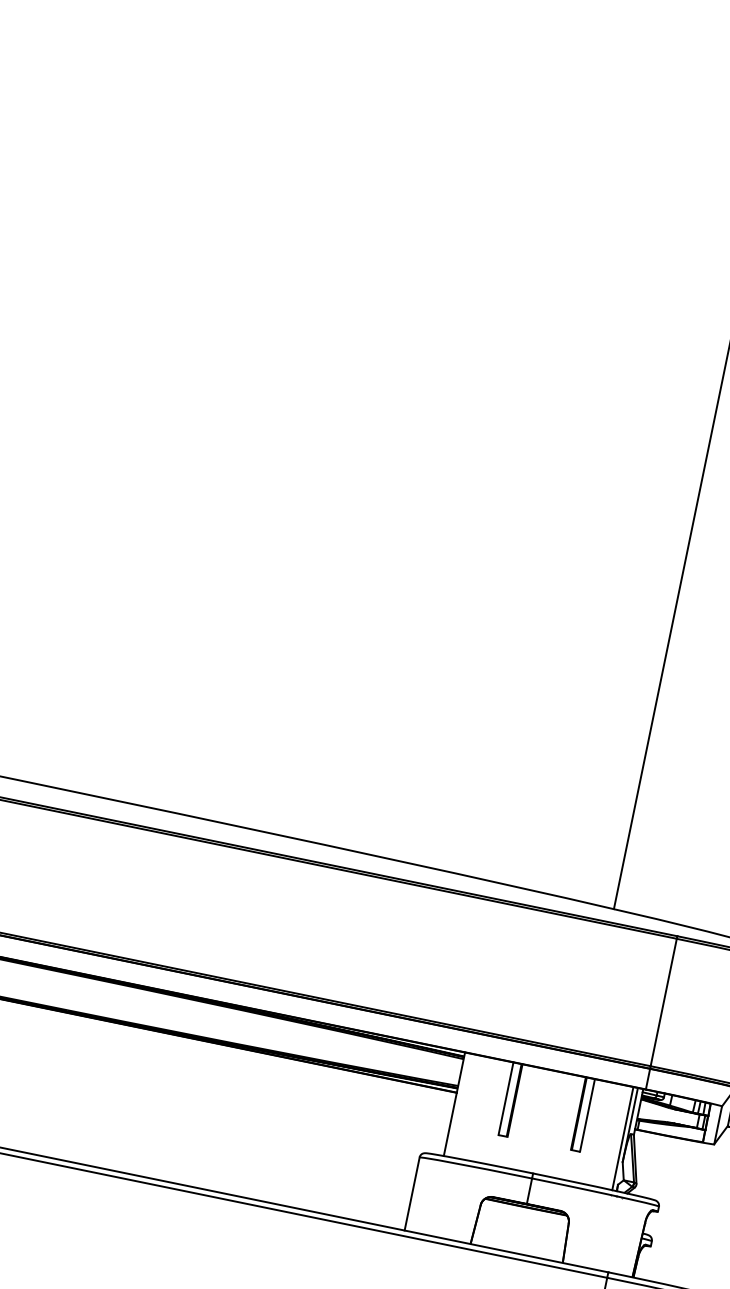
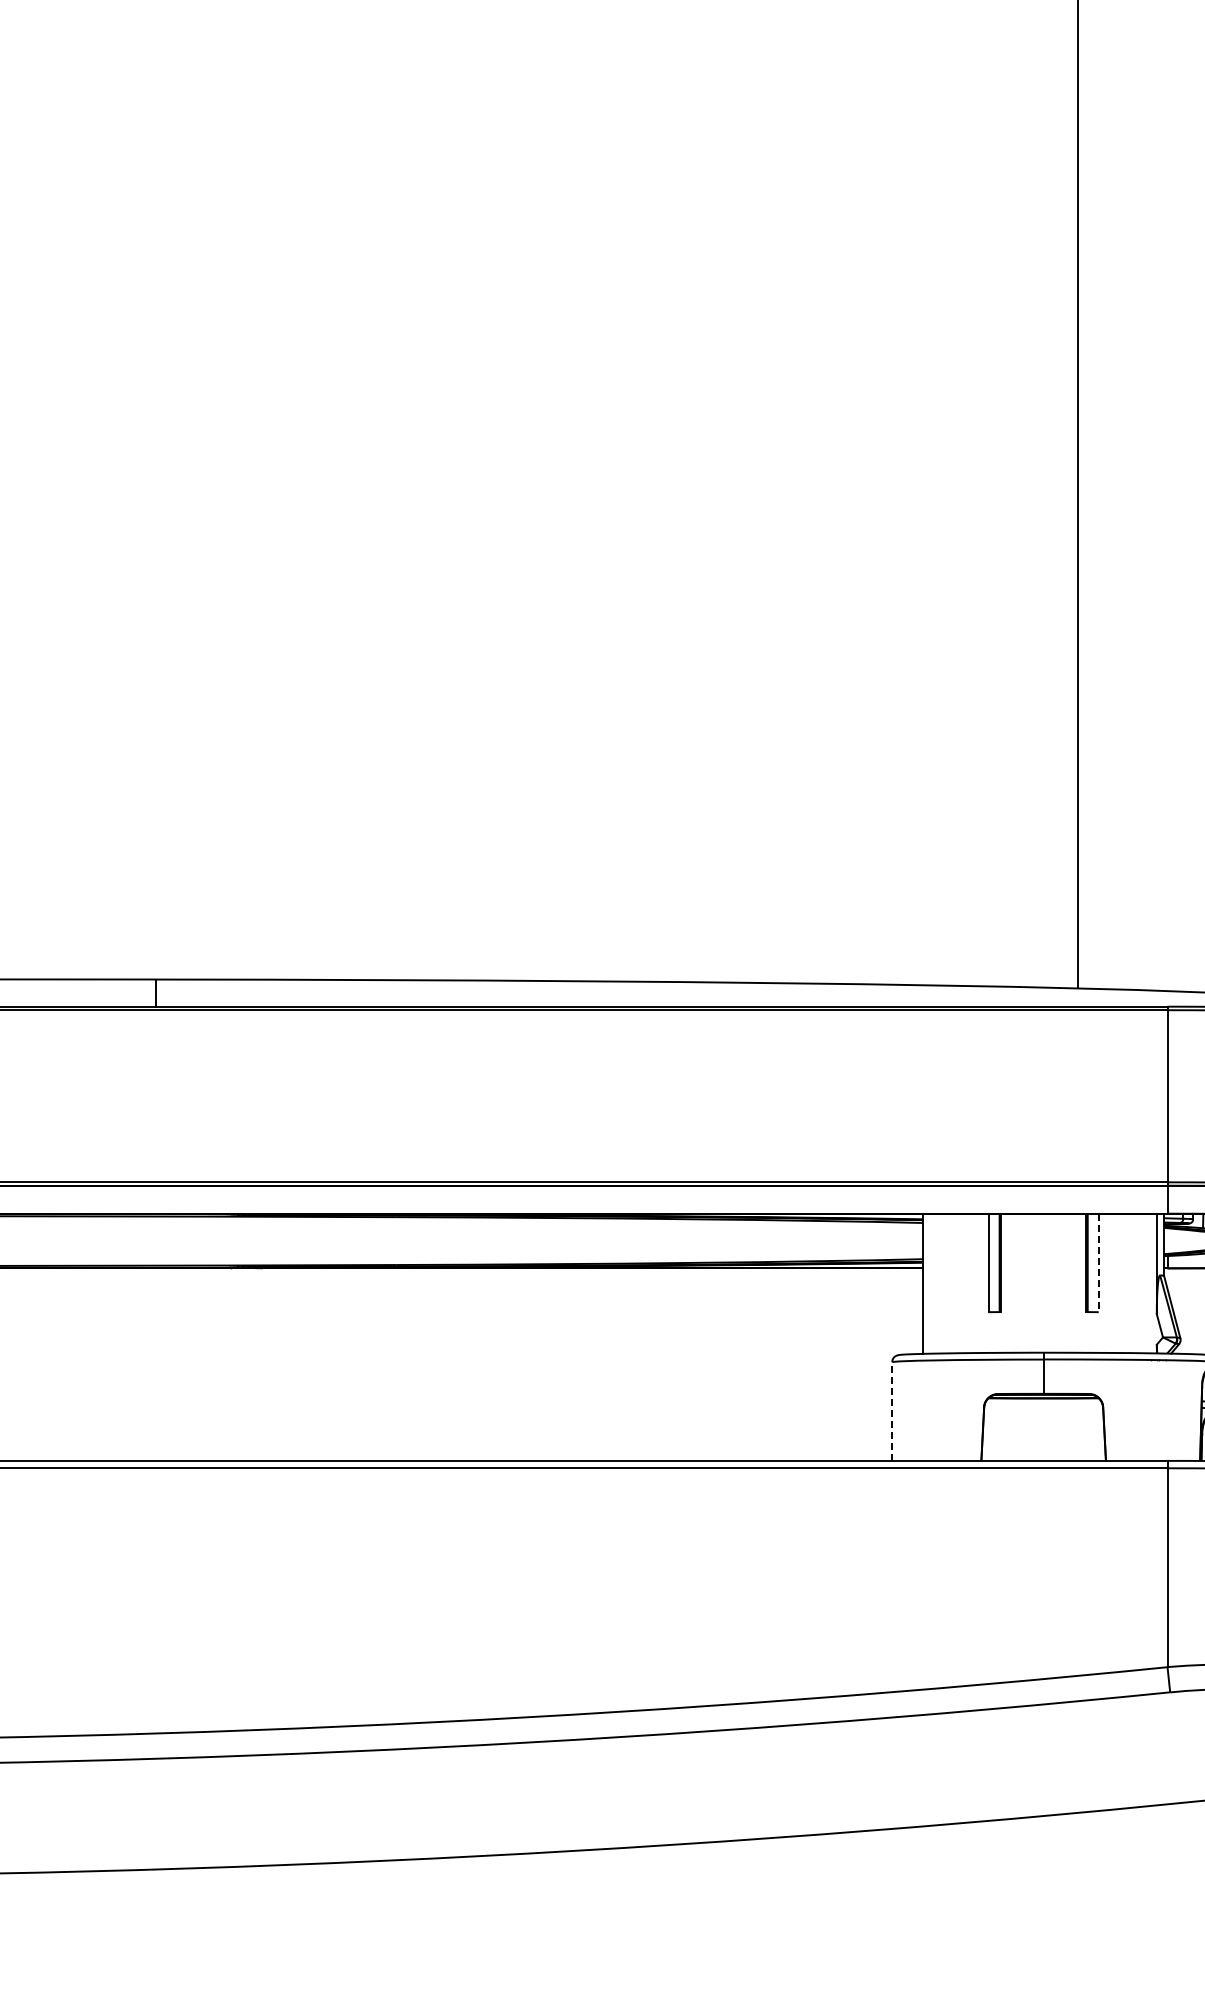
line: (587, 1115) -> (1098, 1263), solid -> dashed
line: (622, 1138) -> (1150, 1283), removed
line: (412, 1194) -> (892, 1411), solid -> dashed

